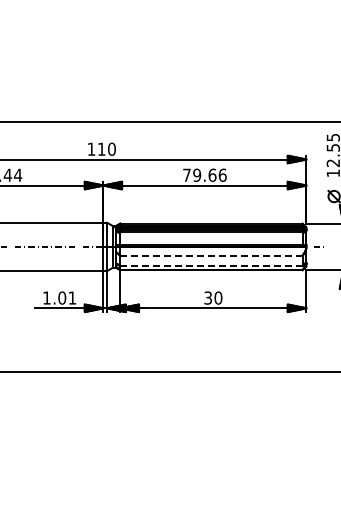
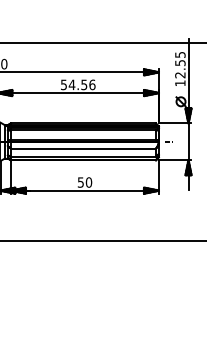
text: (199, 174) -> (73, 84), 79.66 -> 54.56
line: (212, 255) -> (84, 148), dashed -> solid
line: (212, 265) -> (84, 156), dashed -> solid
text: (207, 297) -> (80, 182), 30 -> 50

